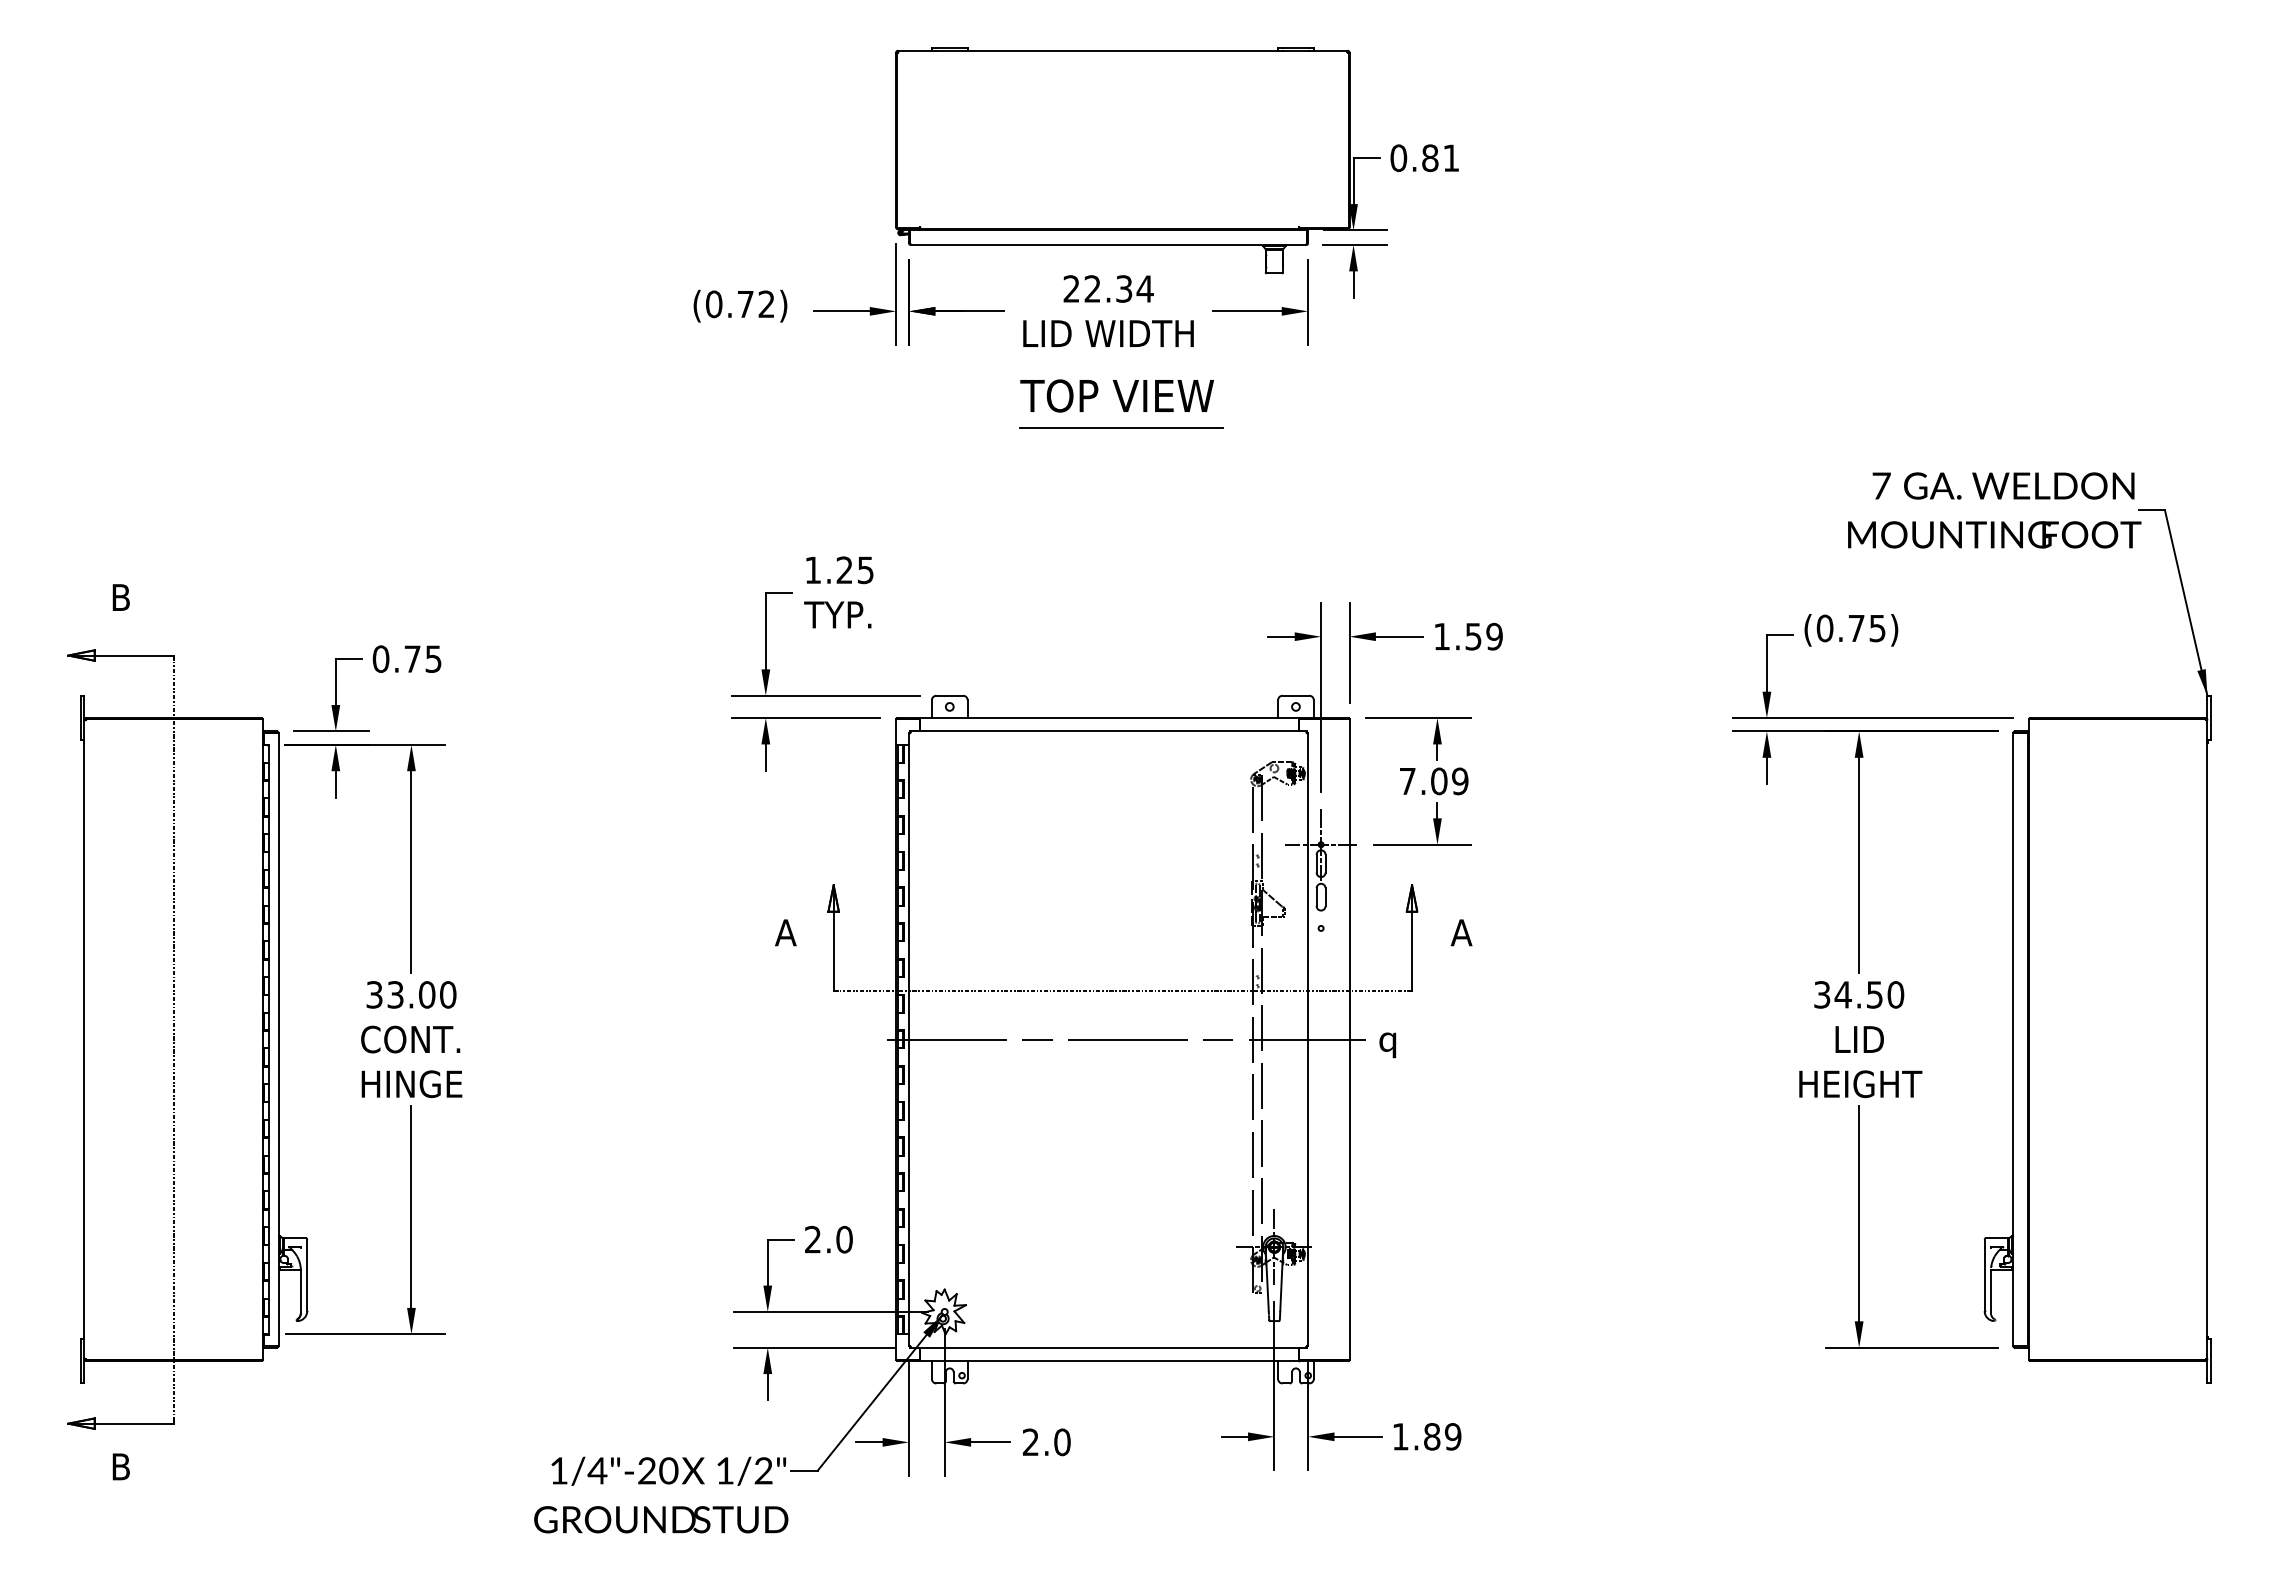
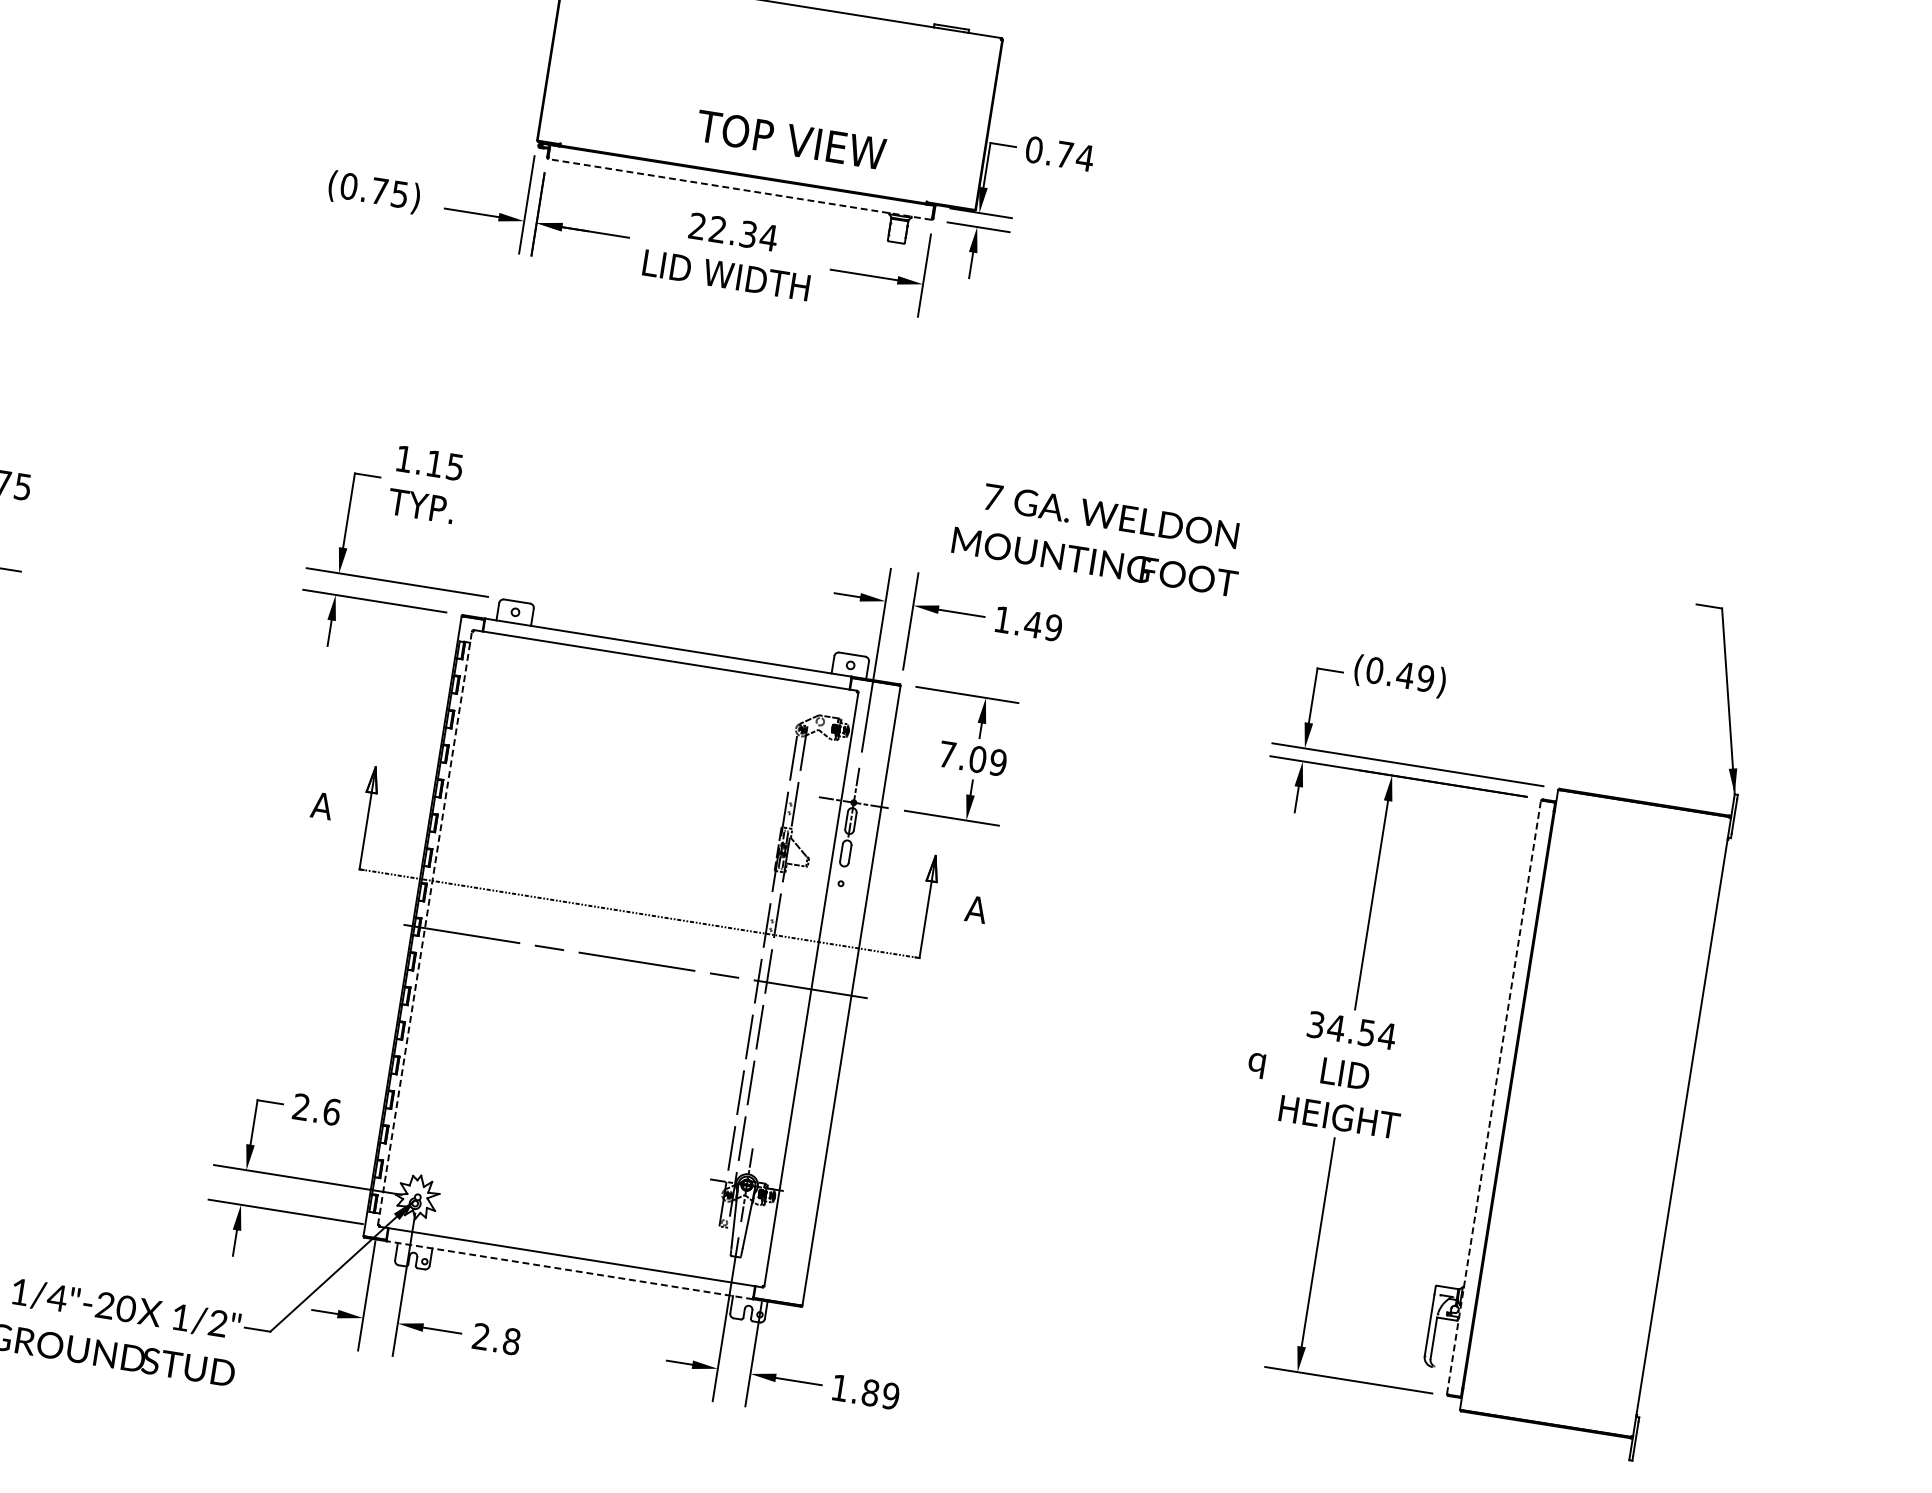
text: (1441, 158) -> (1075, 156), 0.81 -> 0.74
line: (1108, 245) -> (739, 189), solid -> dashed
text: (766, 304) -> (399, 194), (0.72) -> (0.75)
text: (1116, 395) -> (790, 139), moved
line: (1121, 427) -> (724, 368), removed
text: (1994, 510) -> (1098, 538), moved
text: (844, 569) -> (434, 463), 1.25 -> 1.15
text: (1866, 627) -> (1415, 676), (0.75) -> (0.49)
text: (1473, 636) -> (1033, 624), 1.59 -> 1.49
text: (1895, 994) -> (1386, 1035), 34.50 -> 34.54
line: (909, 1039) -> (425, 928), solid -> dashed
line: (2013, 1039) -> (1494, 1097), solid -> dashed
text: (1387, 1045) -> (1256, 1065), moved
text: (844, 1239) -> (331, 1111), 2.0 -> 2.6
line: (1108, 1361) -> (568, 1270), solid -> dashed
text: (1062, 1442) -> (511, 1341), 2.0 -> 2.8

